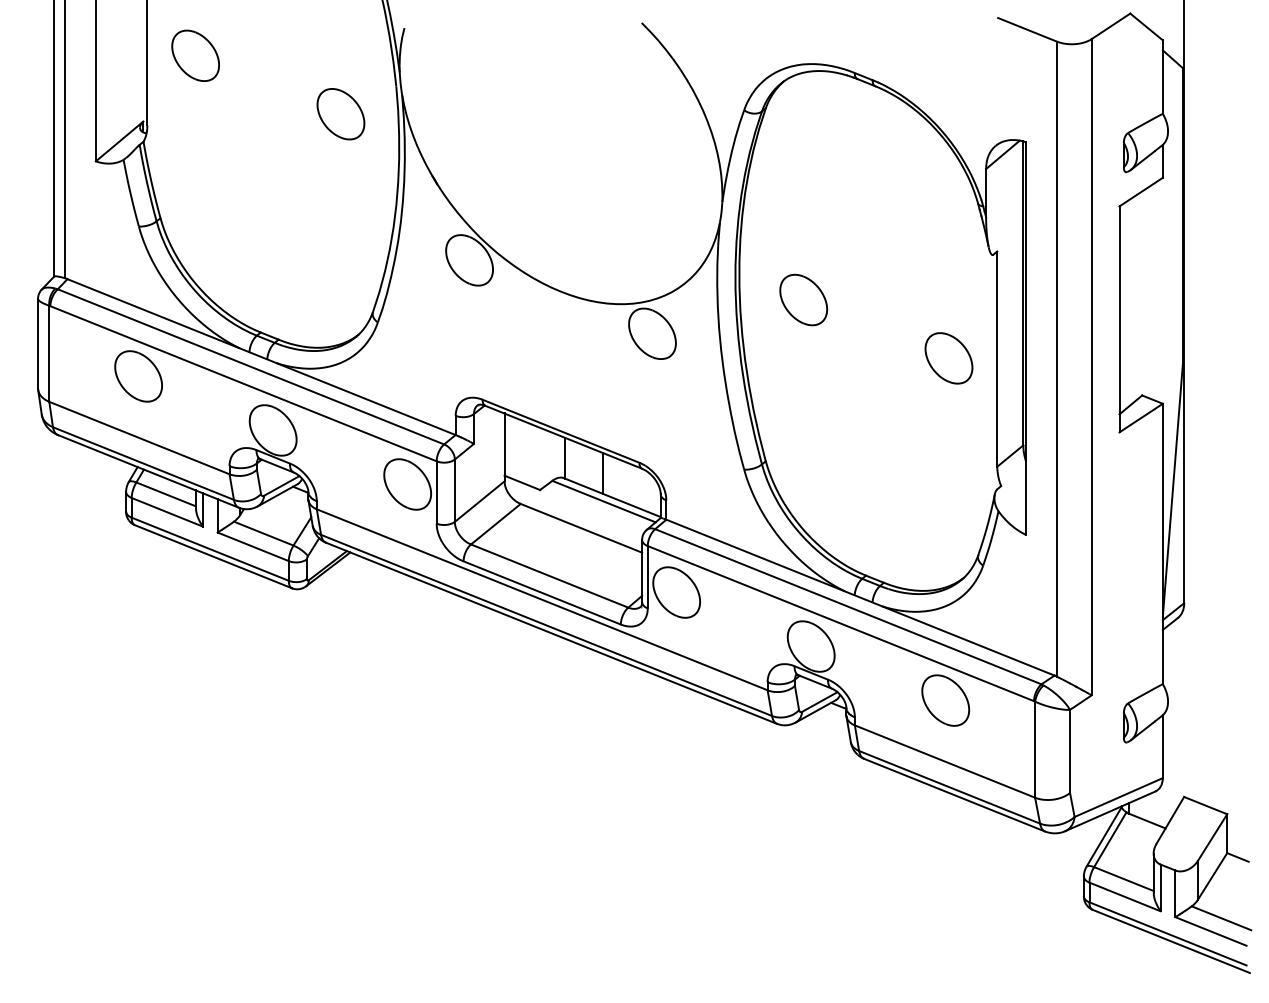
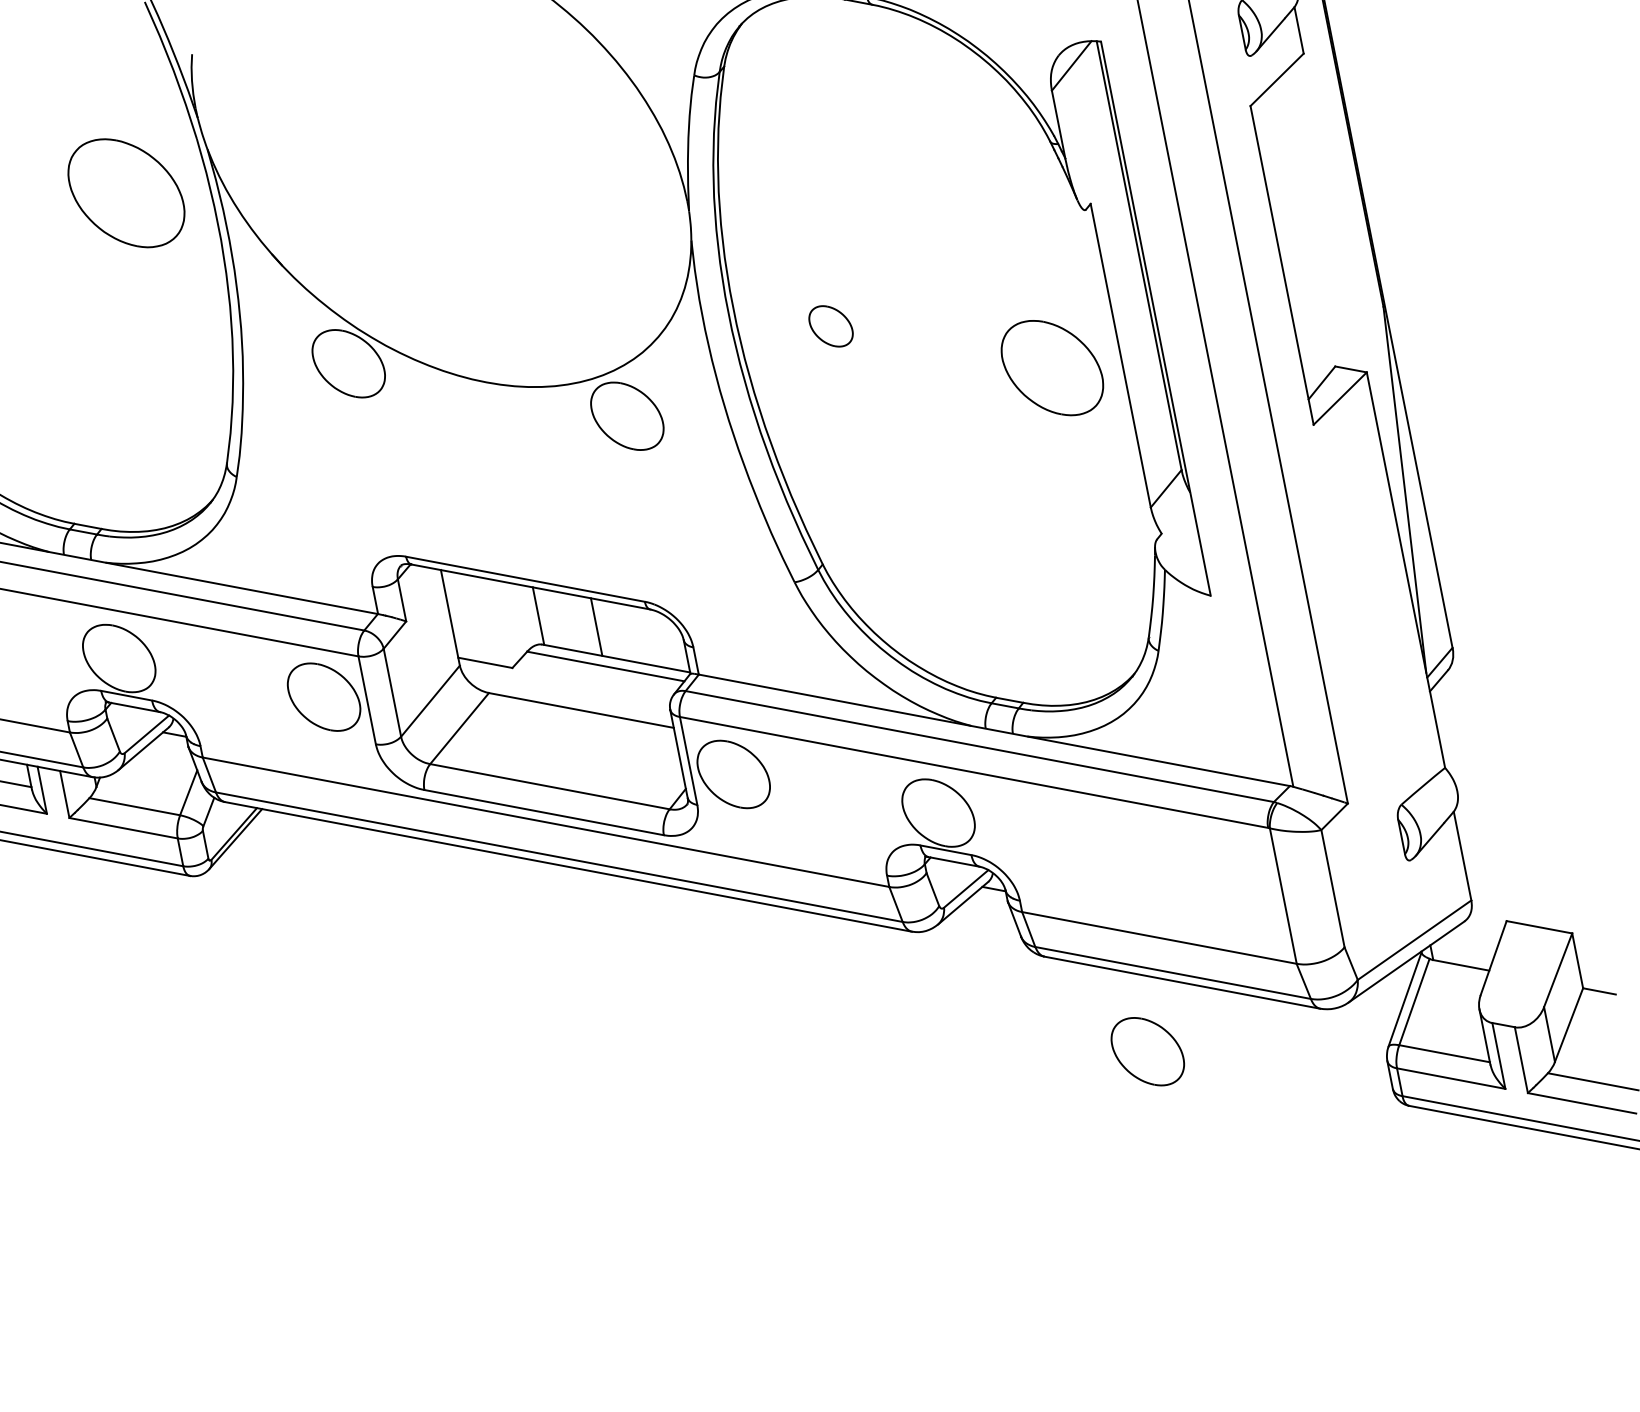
part: (340, 114) -> (125, 194), size x1.6
part: (803, 299) -> (830, 325), size x0.6
part: (948, 358) -> (1051, 368), size x1.4
part: (945, 700) -> (1147, 1051), moved

